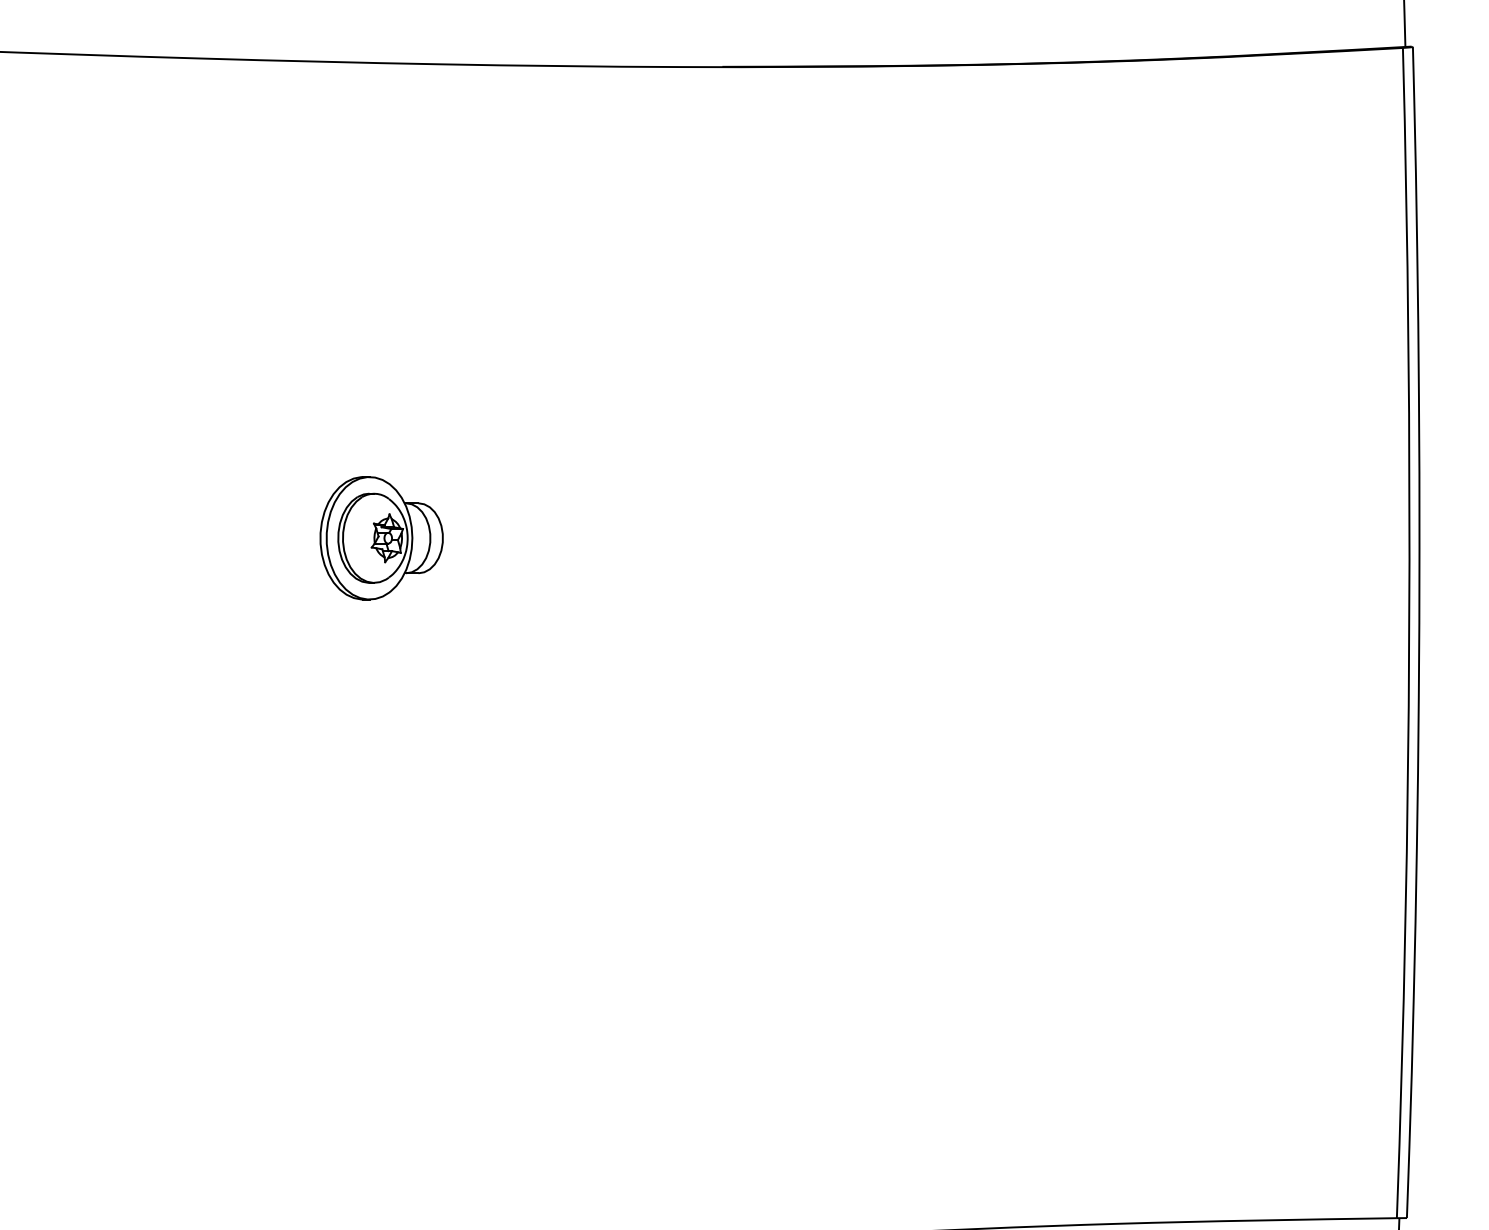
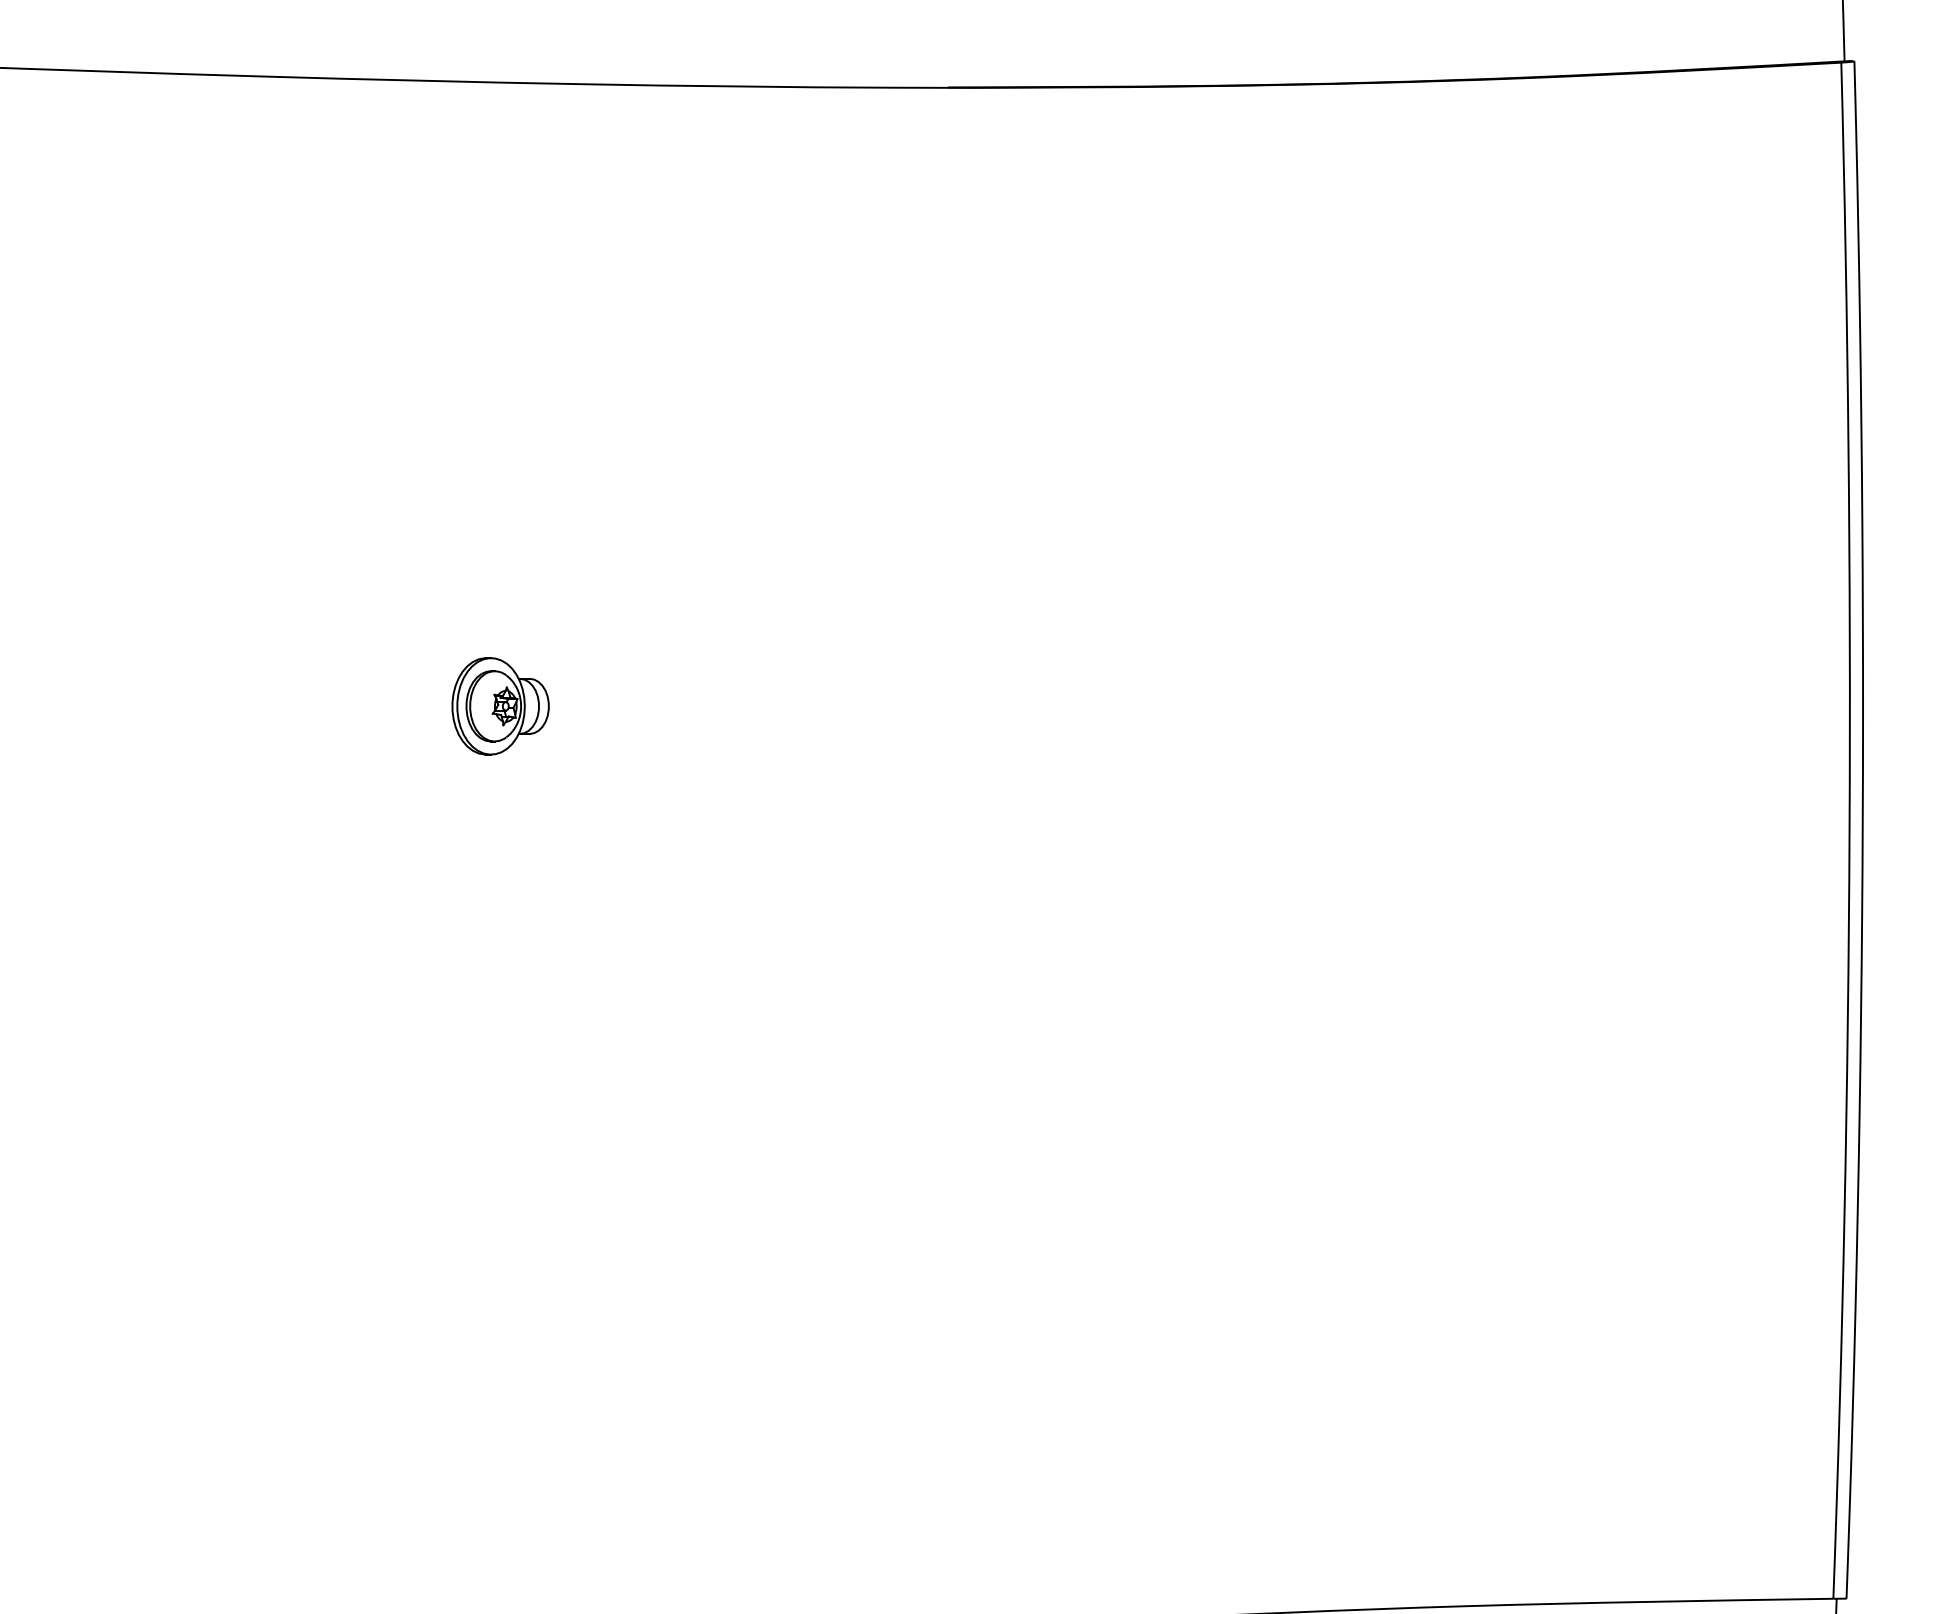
part: (381, 538) -> (500, 706), size x0.6

